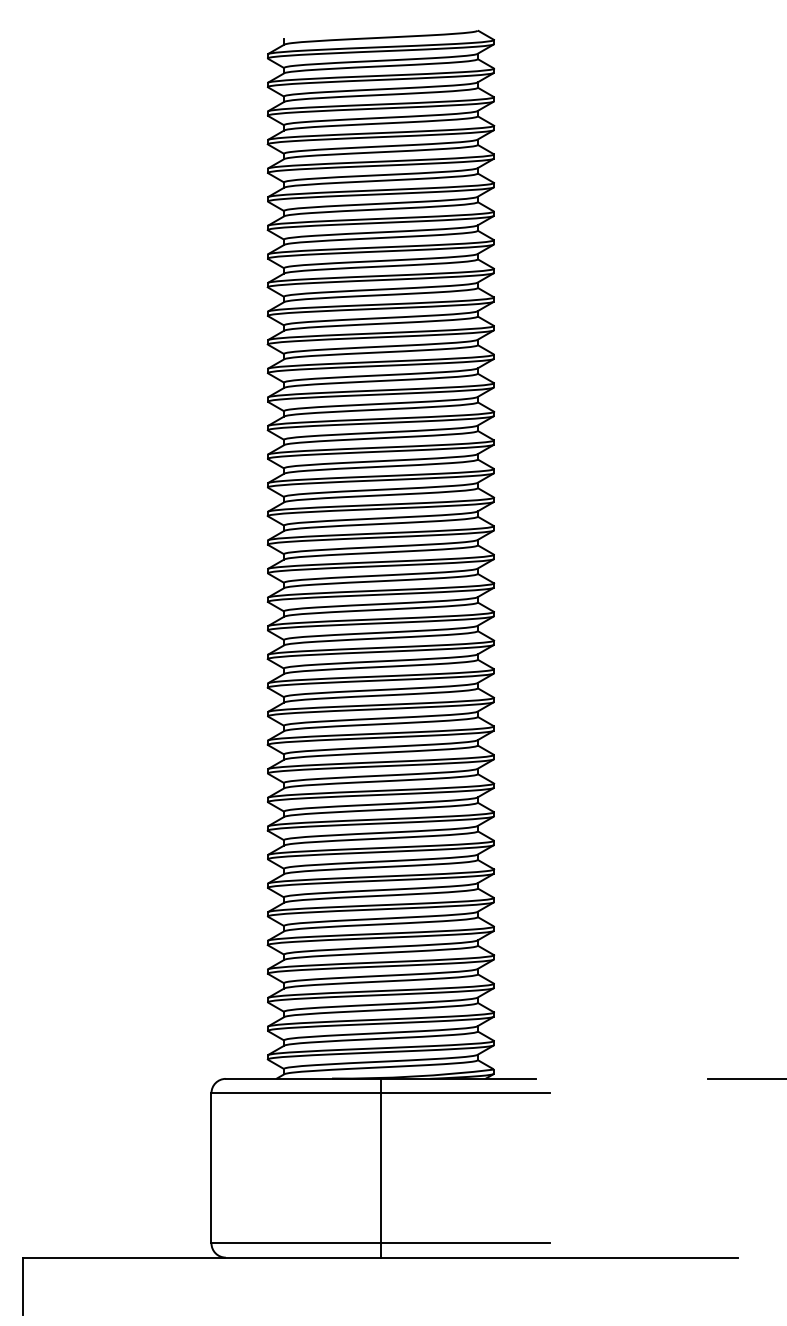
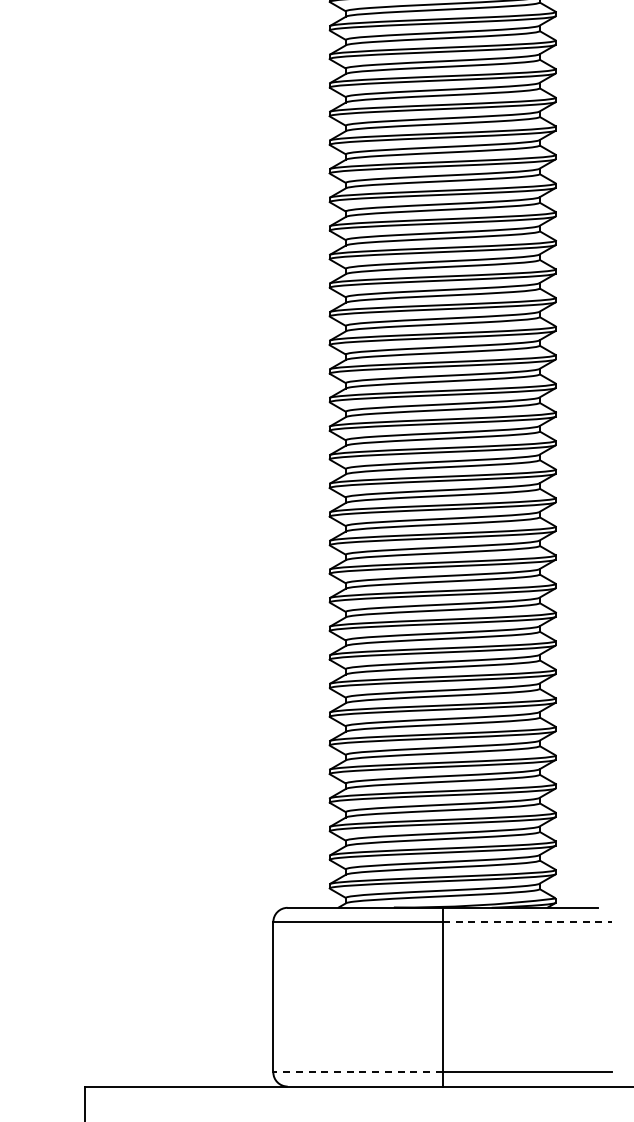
line: (465, 1093) -> (527, 922), solid -> dashed
line: (296, 1243) -> (358, 1072), solid -> dashed

